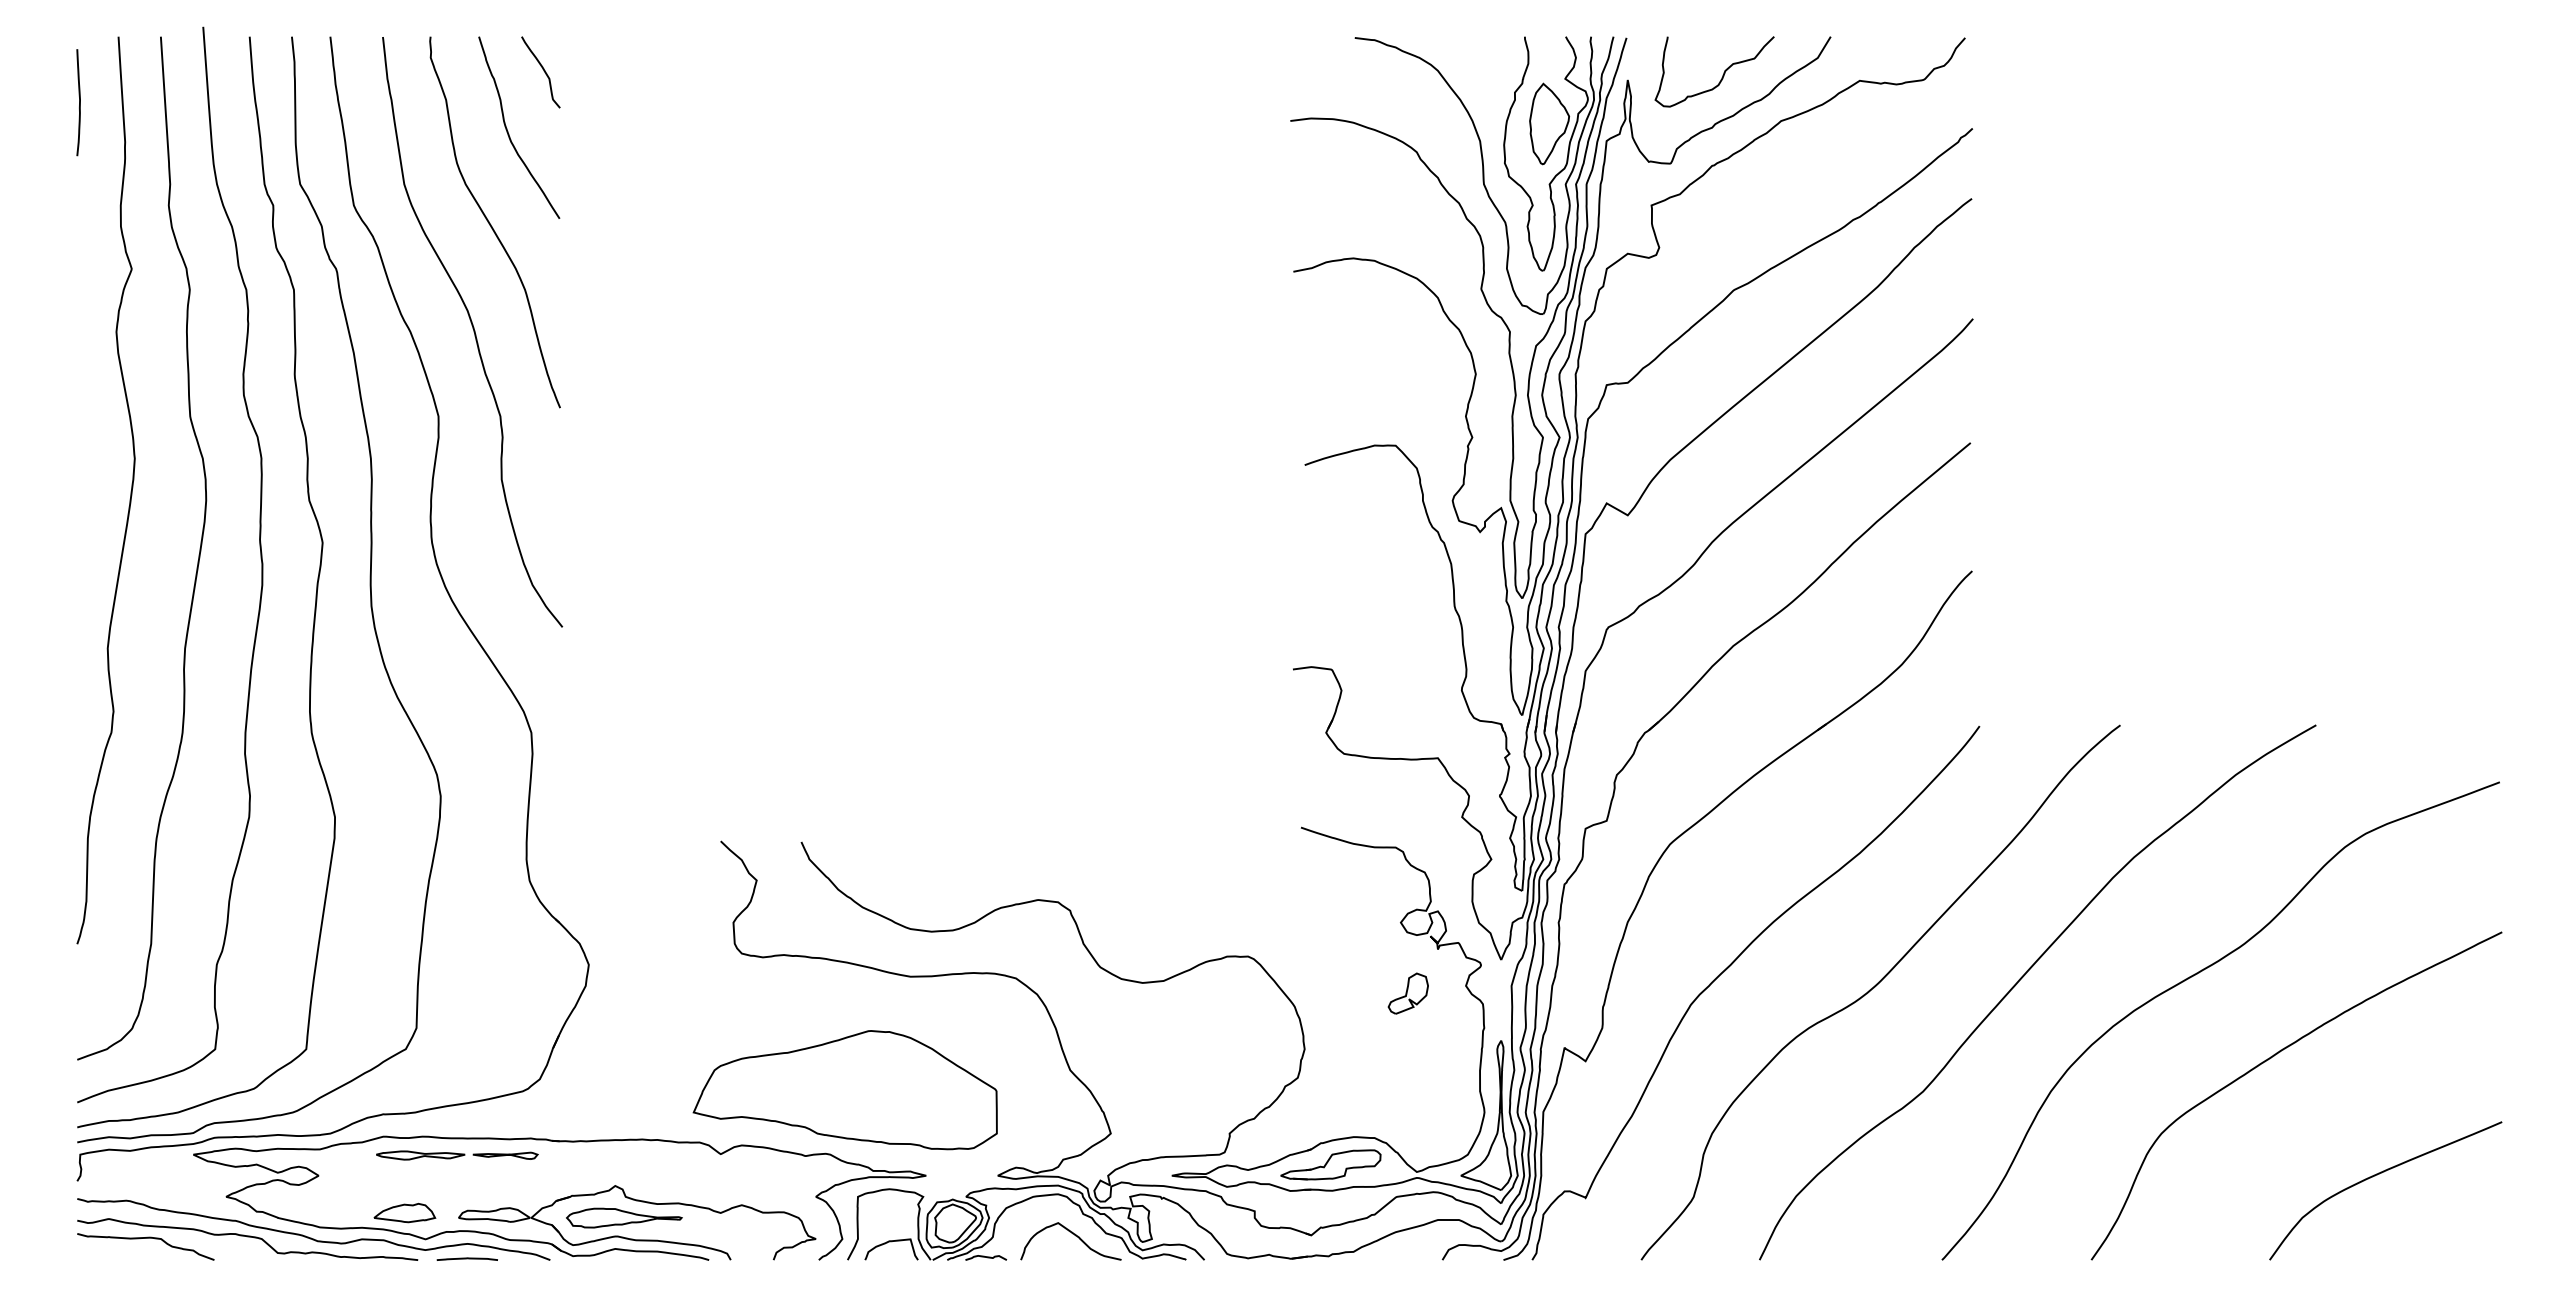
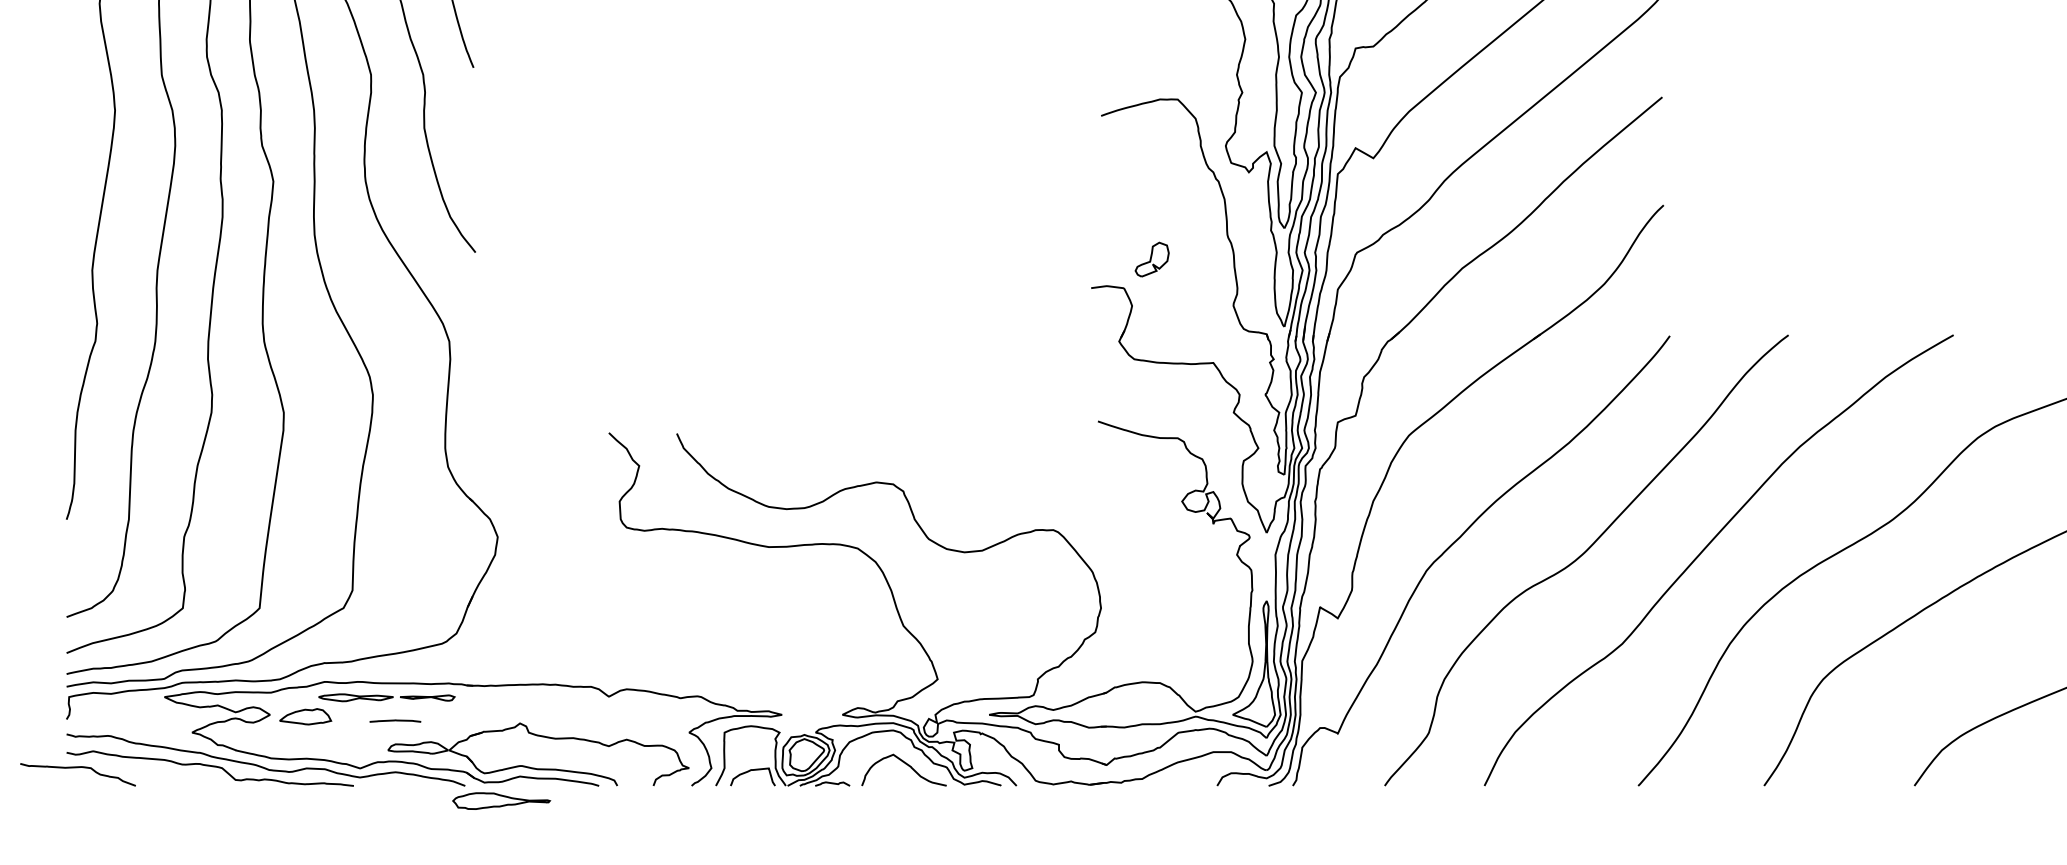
part: (1407, 993) -> (1151, 259), moved
part: (844, 1090) -> (713, 642), removed
part: (1330, 1164) -> (1122, 705), removed
part: (404, 1212) -> (305, 716), moved
part: (624, 1217) -> (501, 800), moved
curve: (145, 1238) -> (77, 767), moved
line: (466, 1258) -> (394, 720), moved

